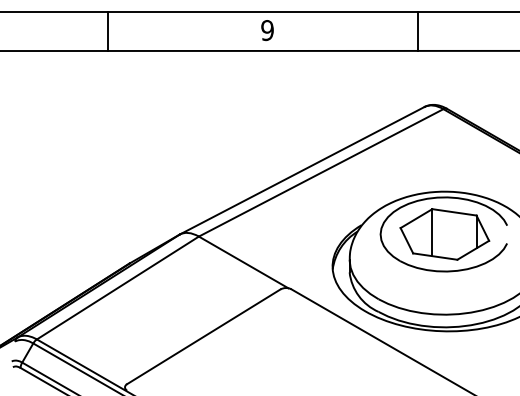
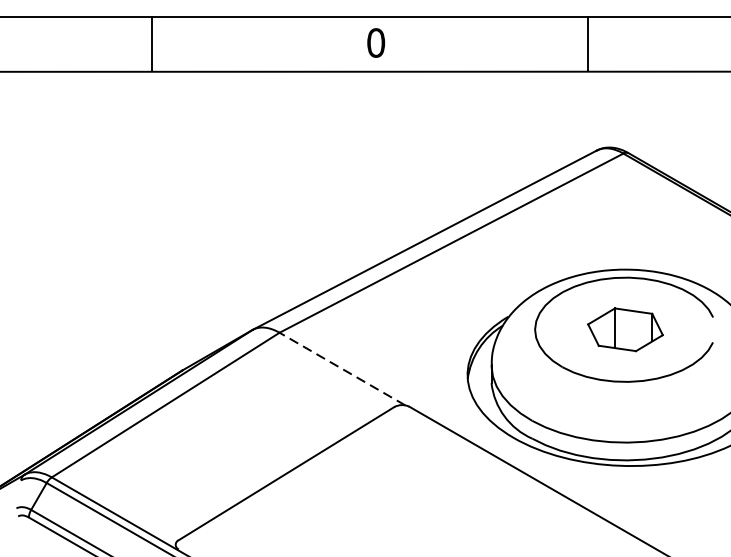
text: (267, 30) -> (376, 42), 9 -> 0
part: (444, 234) -> (624, 329), size x0.6
line: (243, 262) -> (342, 369), solid -> dashed

